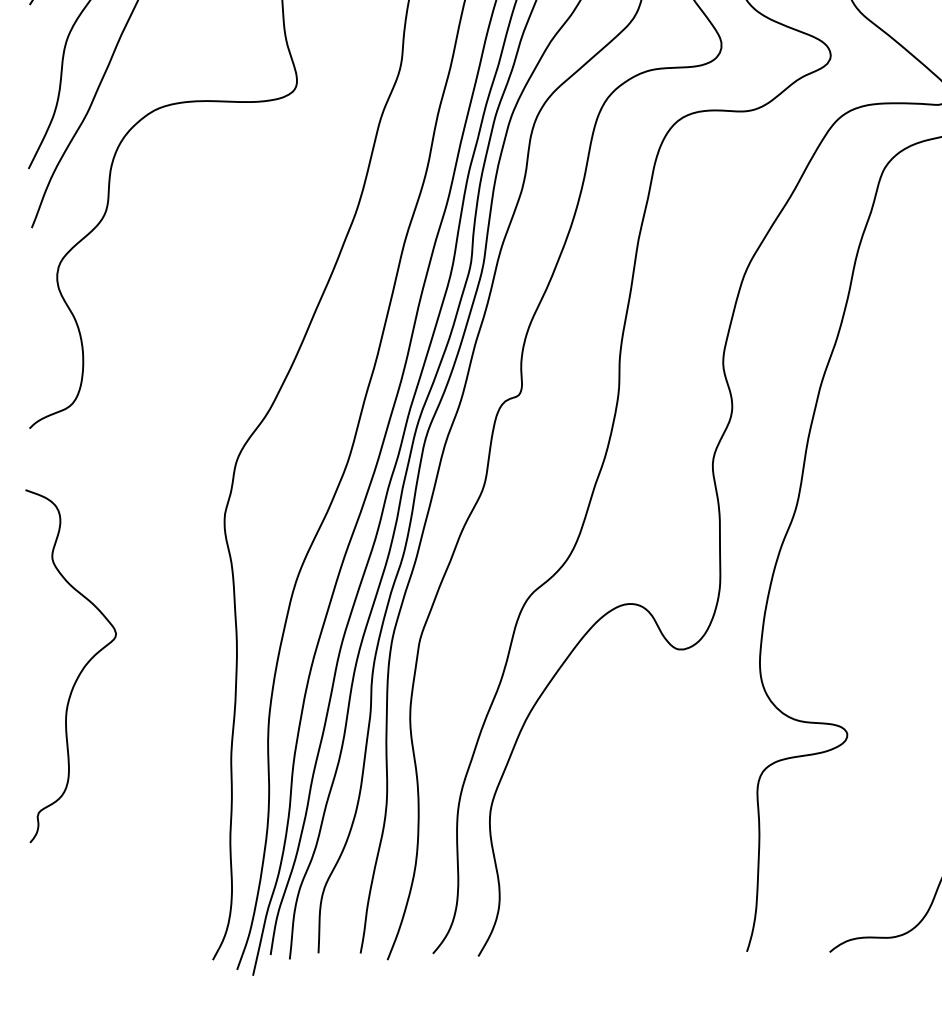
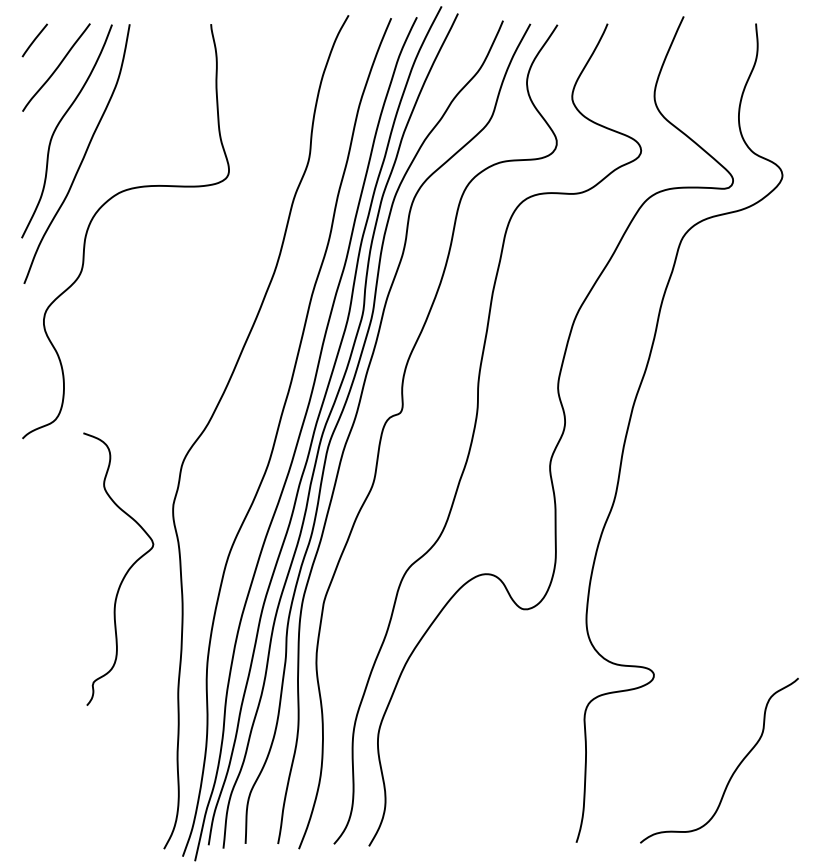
curve: (78, 673) -> (124, 574), moved

